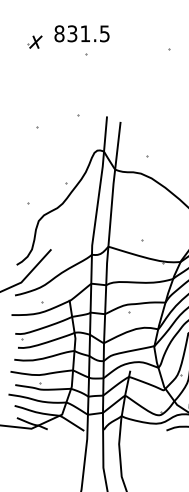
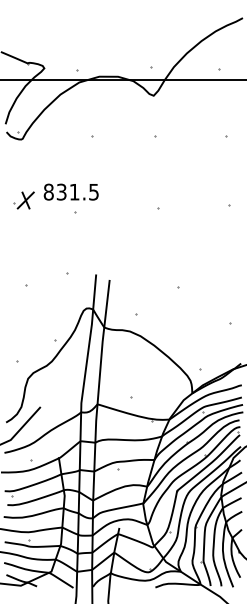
part: (34, 42) -> (23, 200), size x1.43

